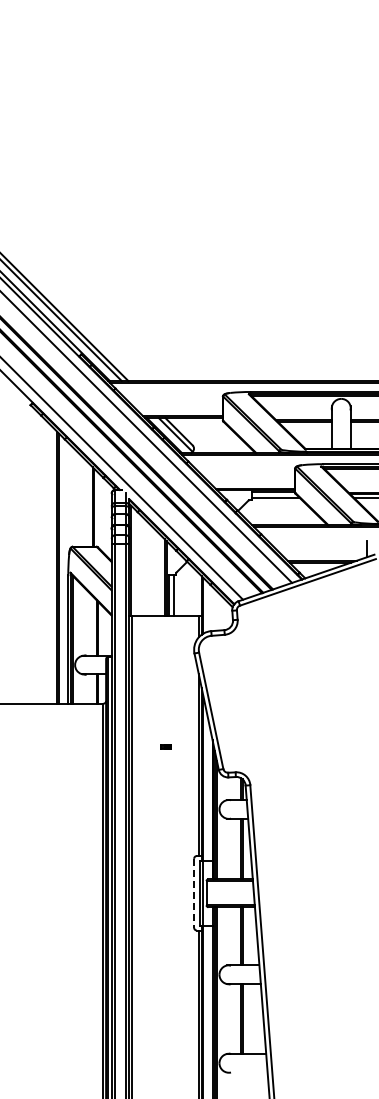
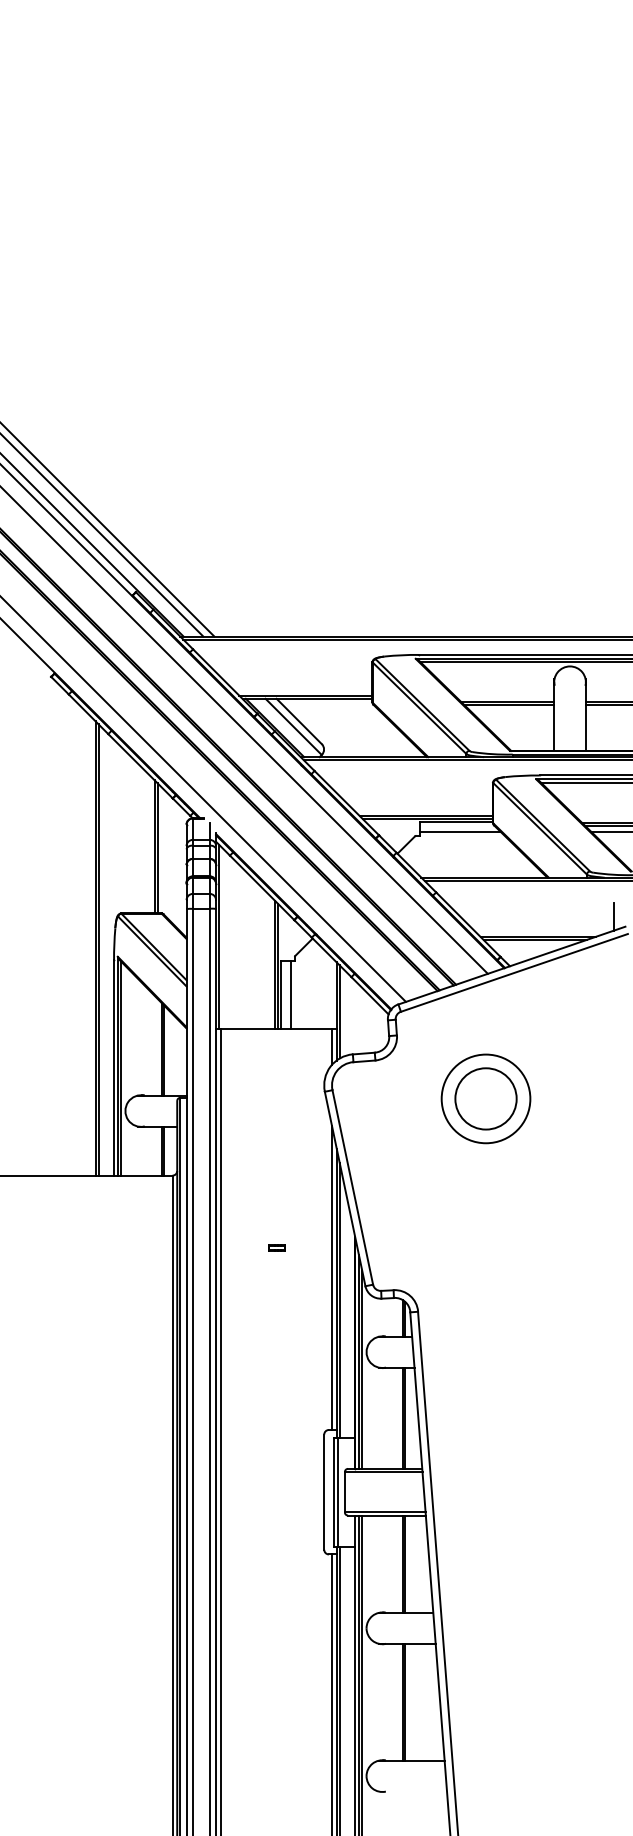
part: (290, 657) -> (485, 1098), added
line: (194, 893) -> (324, 1492), dashed -> solid

